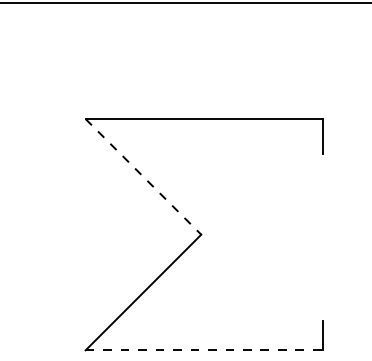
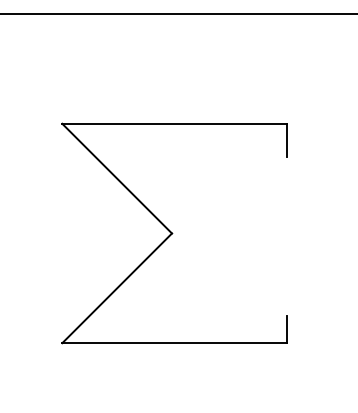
line: (143, 176) -> (117, 178), dashed -> solid
line: (204, 350) -> (175, 343), dashed -> solid

